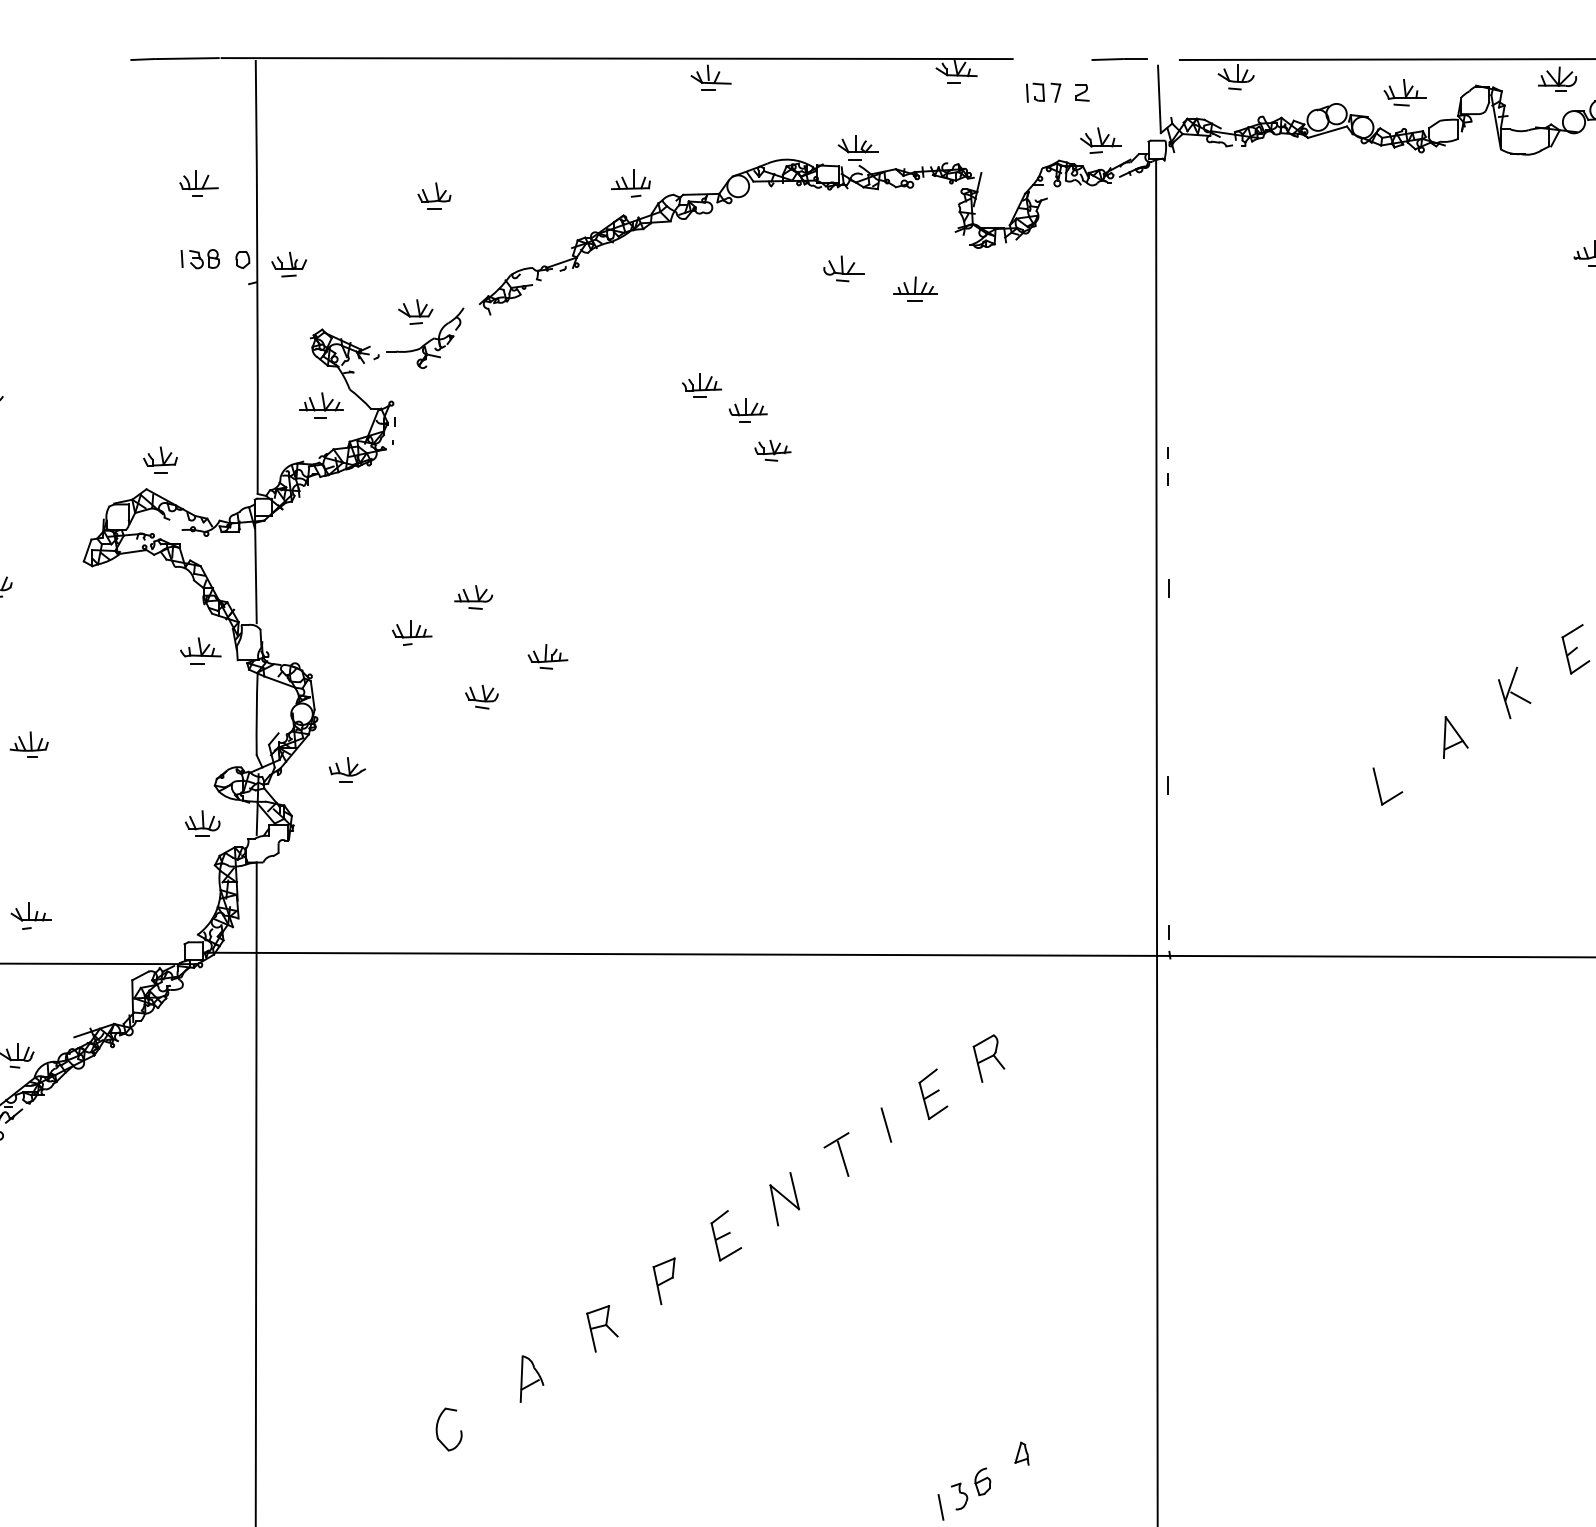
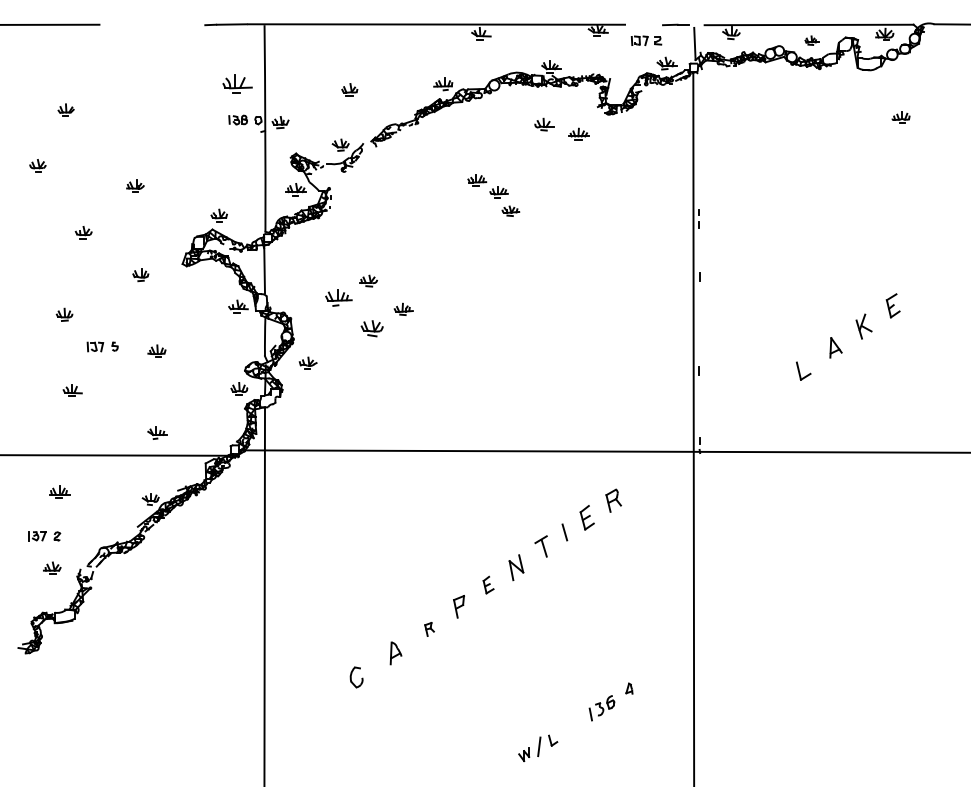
part: (1404, 92) -> (811, 40), size x0.7
part: (198, 182) -> (237, 83), size x1.6
part: (413, 633) -> (339, 298), size x1.4
part: (482, 696) -> (372, 328), size x1.4
part: (726, 1234) -> (488, 584), size x0.7
part: (602, 1328) -> (429, 629), size x0.6

